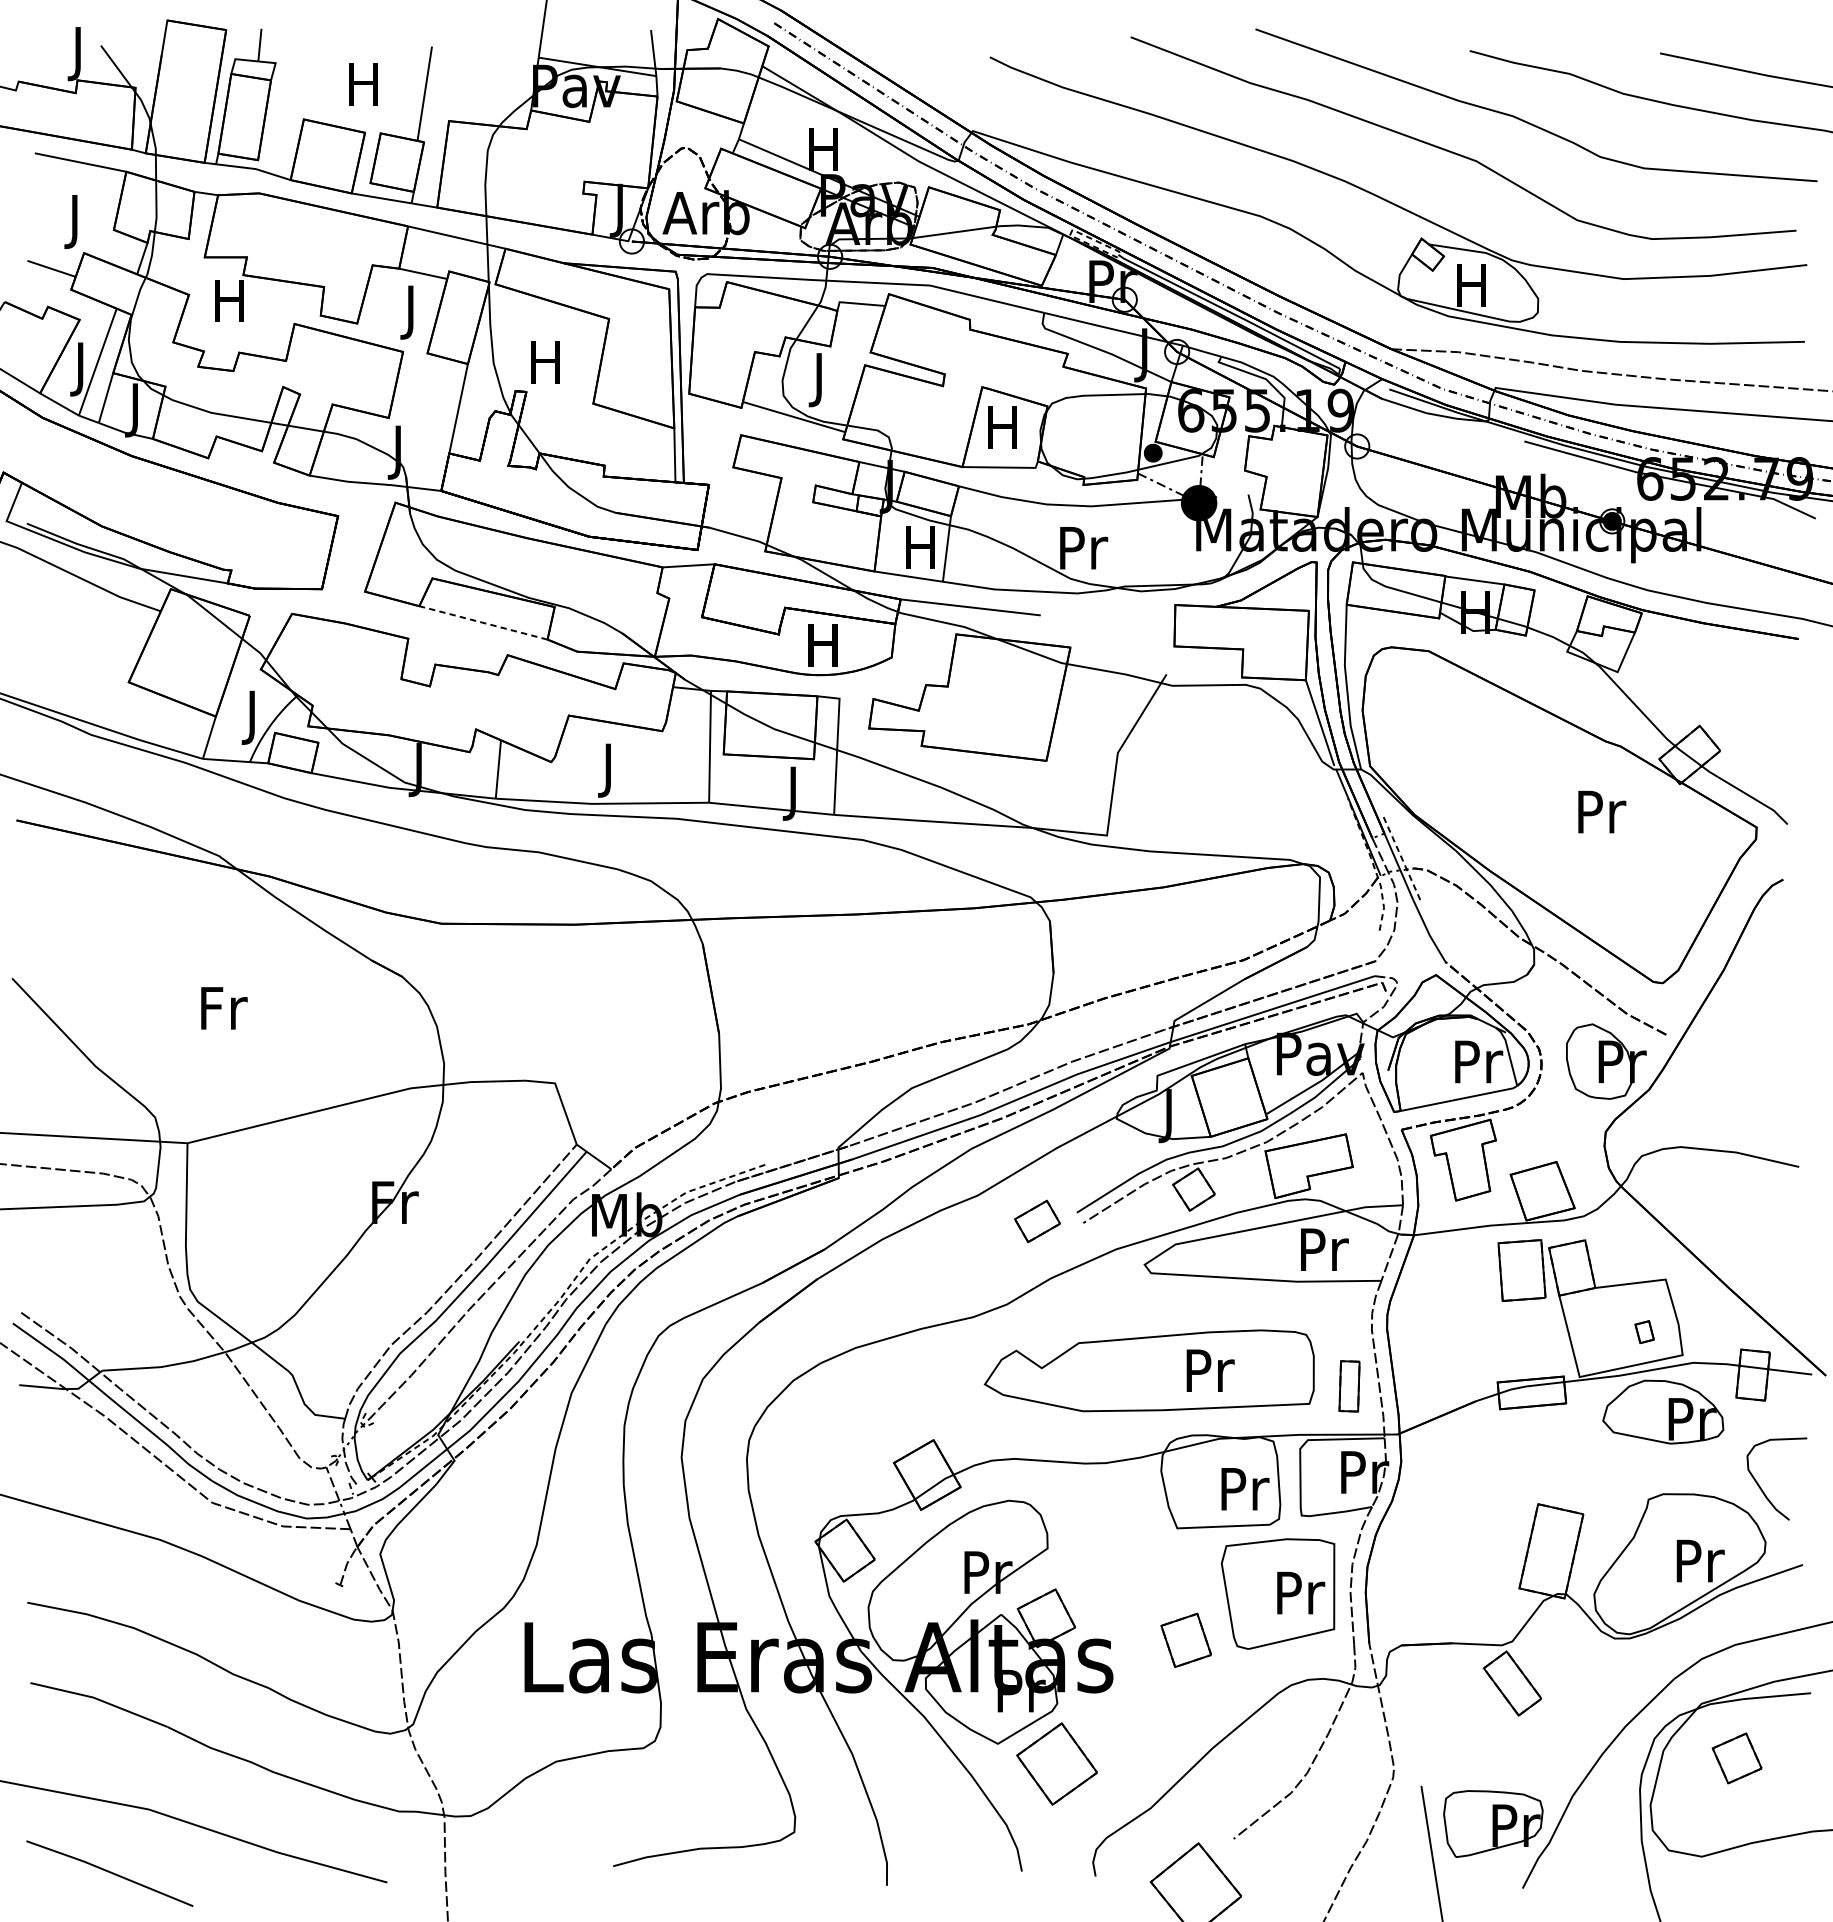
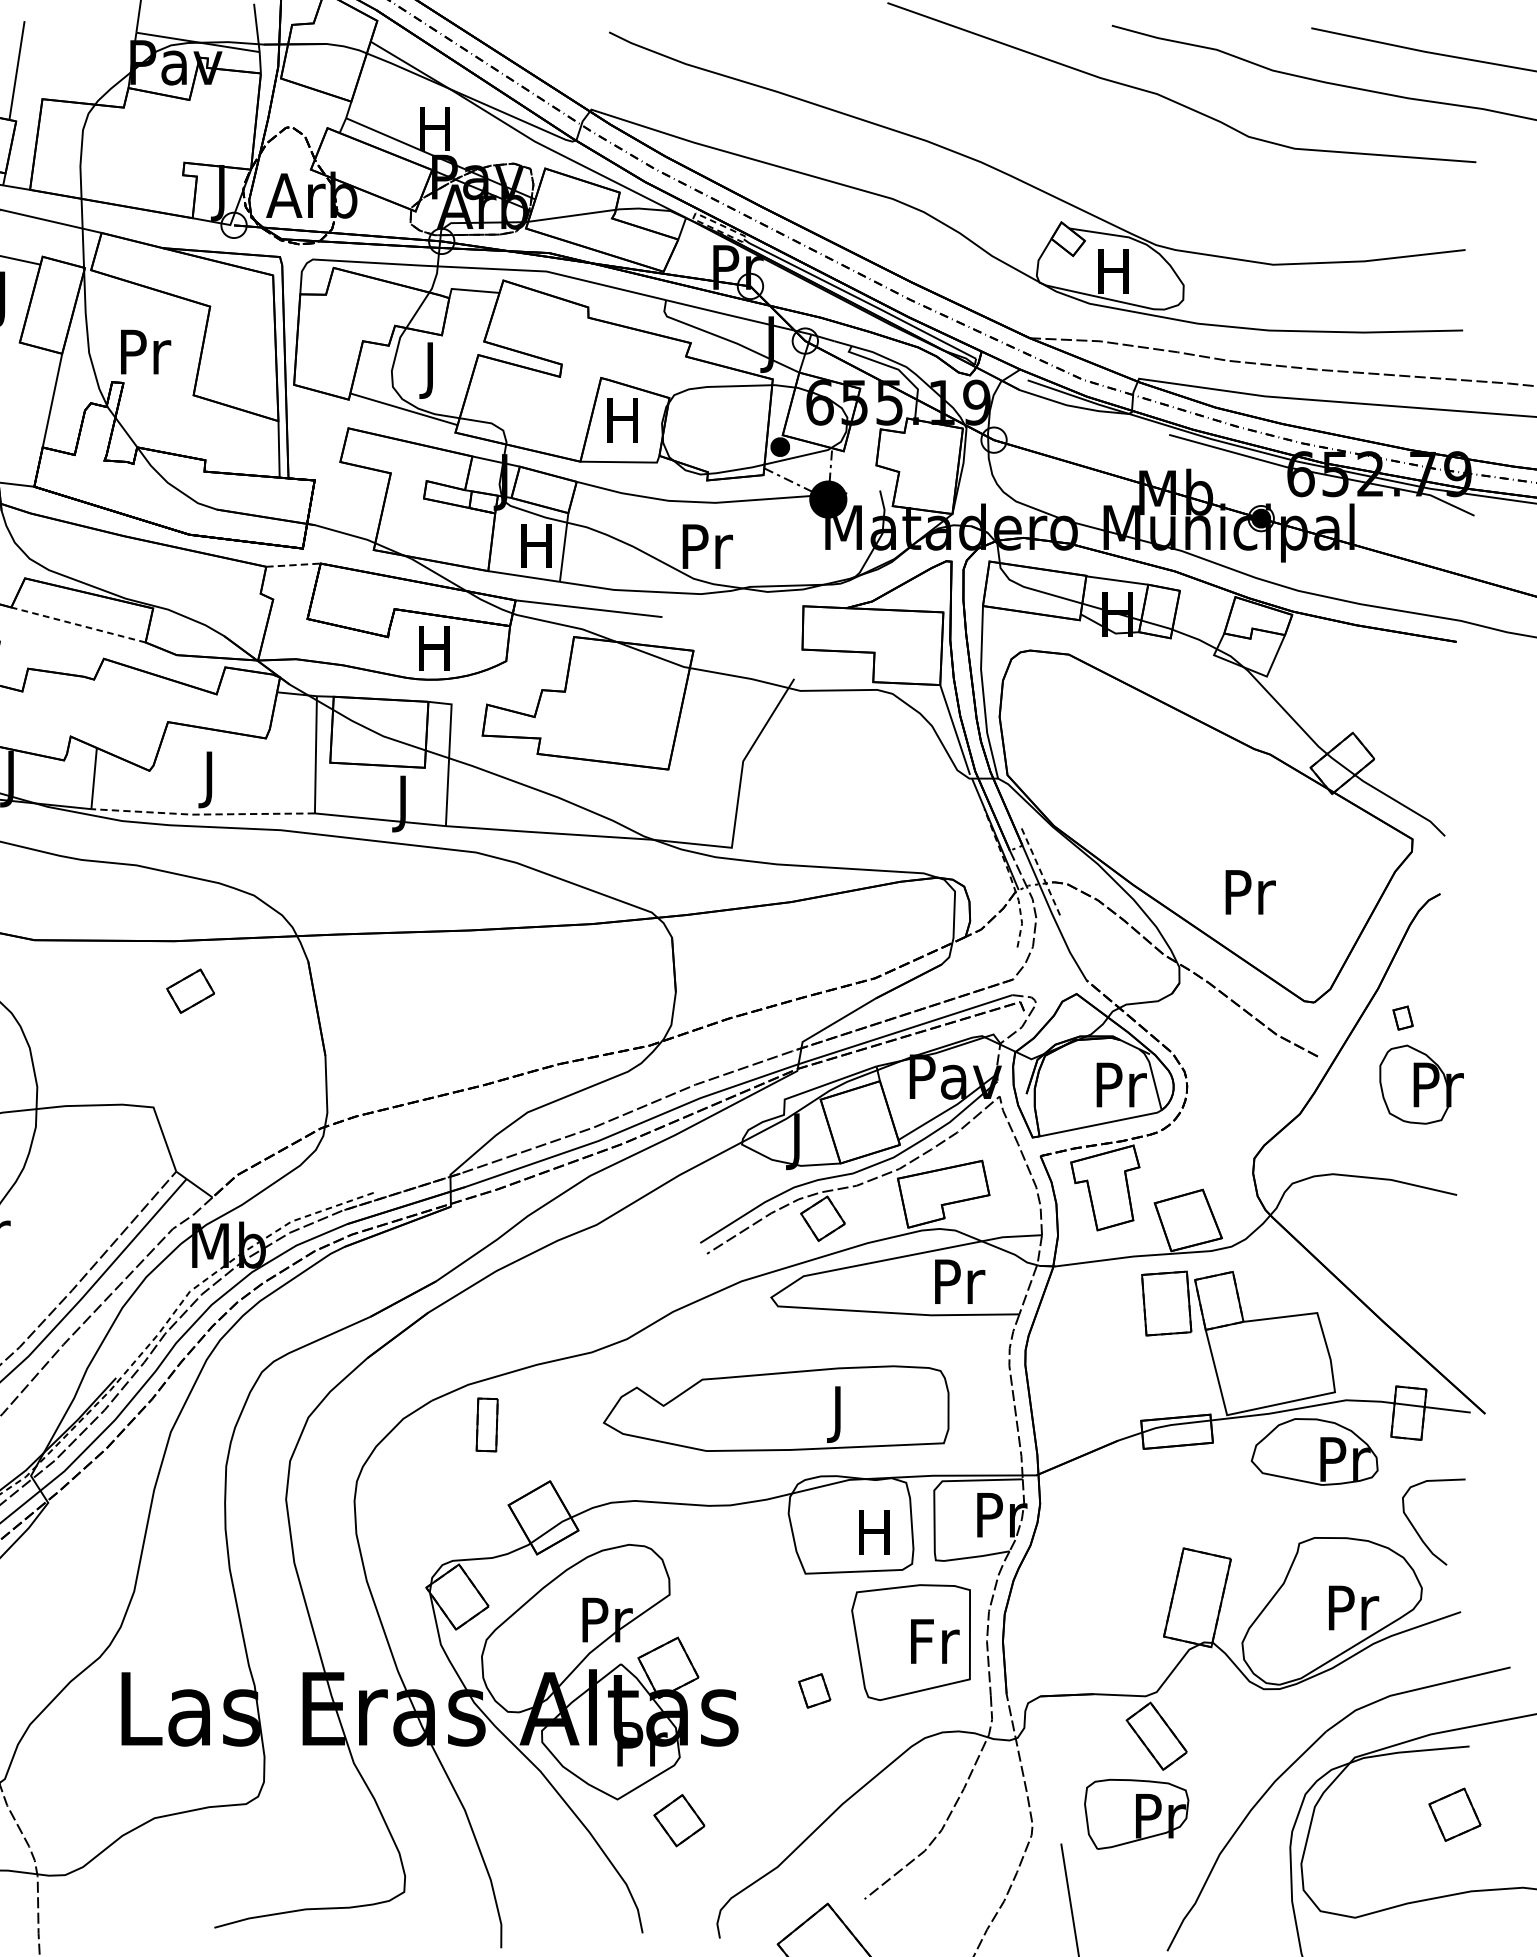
curve: (1458, 153) -> (1100, 133), removed
text: (547, 362) -> (145, 352), H -> Pr
line: (689, 565) -> (294, 564), solid -> dashed
line: (601, 803) -> (202, 814), solid -> dashed
text: (1602, 811) -> (1251, 891), moved
part: (1606, 1061) -> (1421, 1084), moved
part: (1037, 1221) -> (190, 991), moved
part: (1644, 1332) -> (1402, 1018), moved
text: (1210, 1376) -> (840, 1414), Pr -> J
part: (1349, 1386) -> (487, 1425), moved
text: (1245, 1489) -> (876, 1533), Pr -> H
text: (1301, 1592) -> (935, 1640), Pr -> Fr
part: (1185, 1639) -> (814, 1690), size x0.6
part: (1736, 1758) -> (1454, 1814), moved
part: (1056, 1763) -> (678, 1820), size x0.6
part: (1493, 1823) -> (1136, 1813), moved

